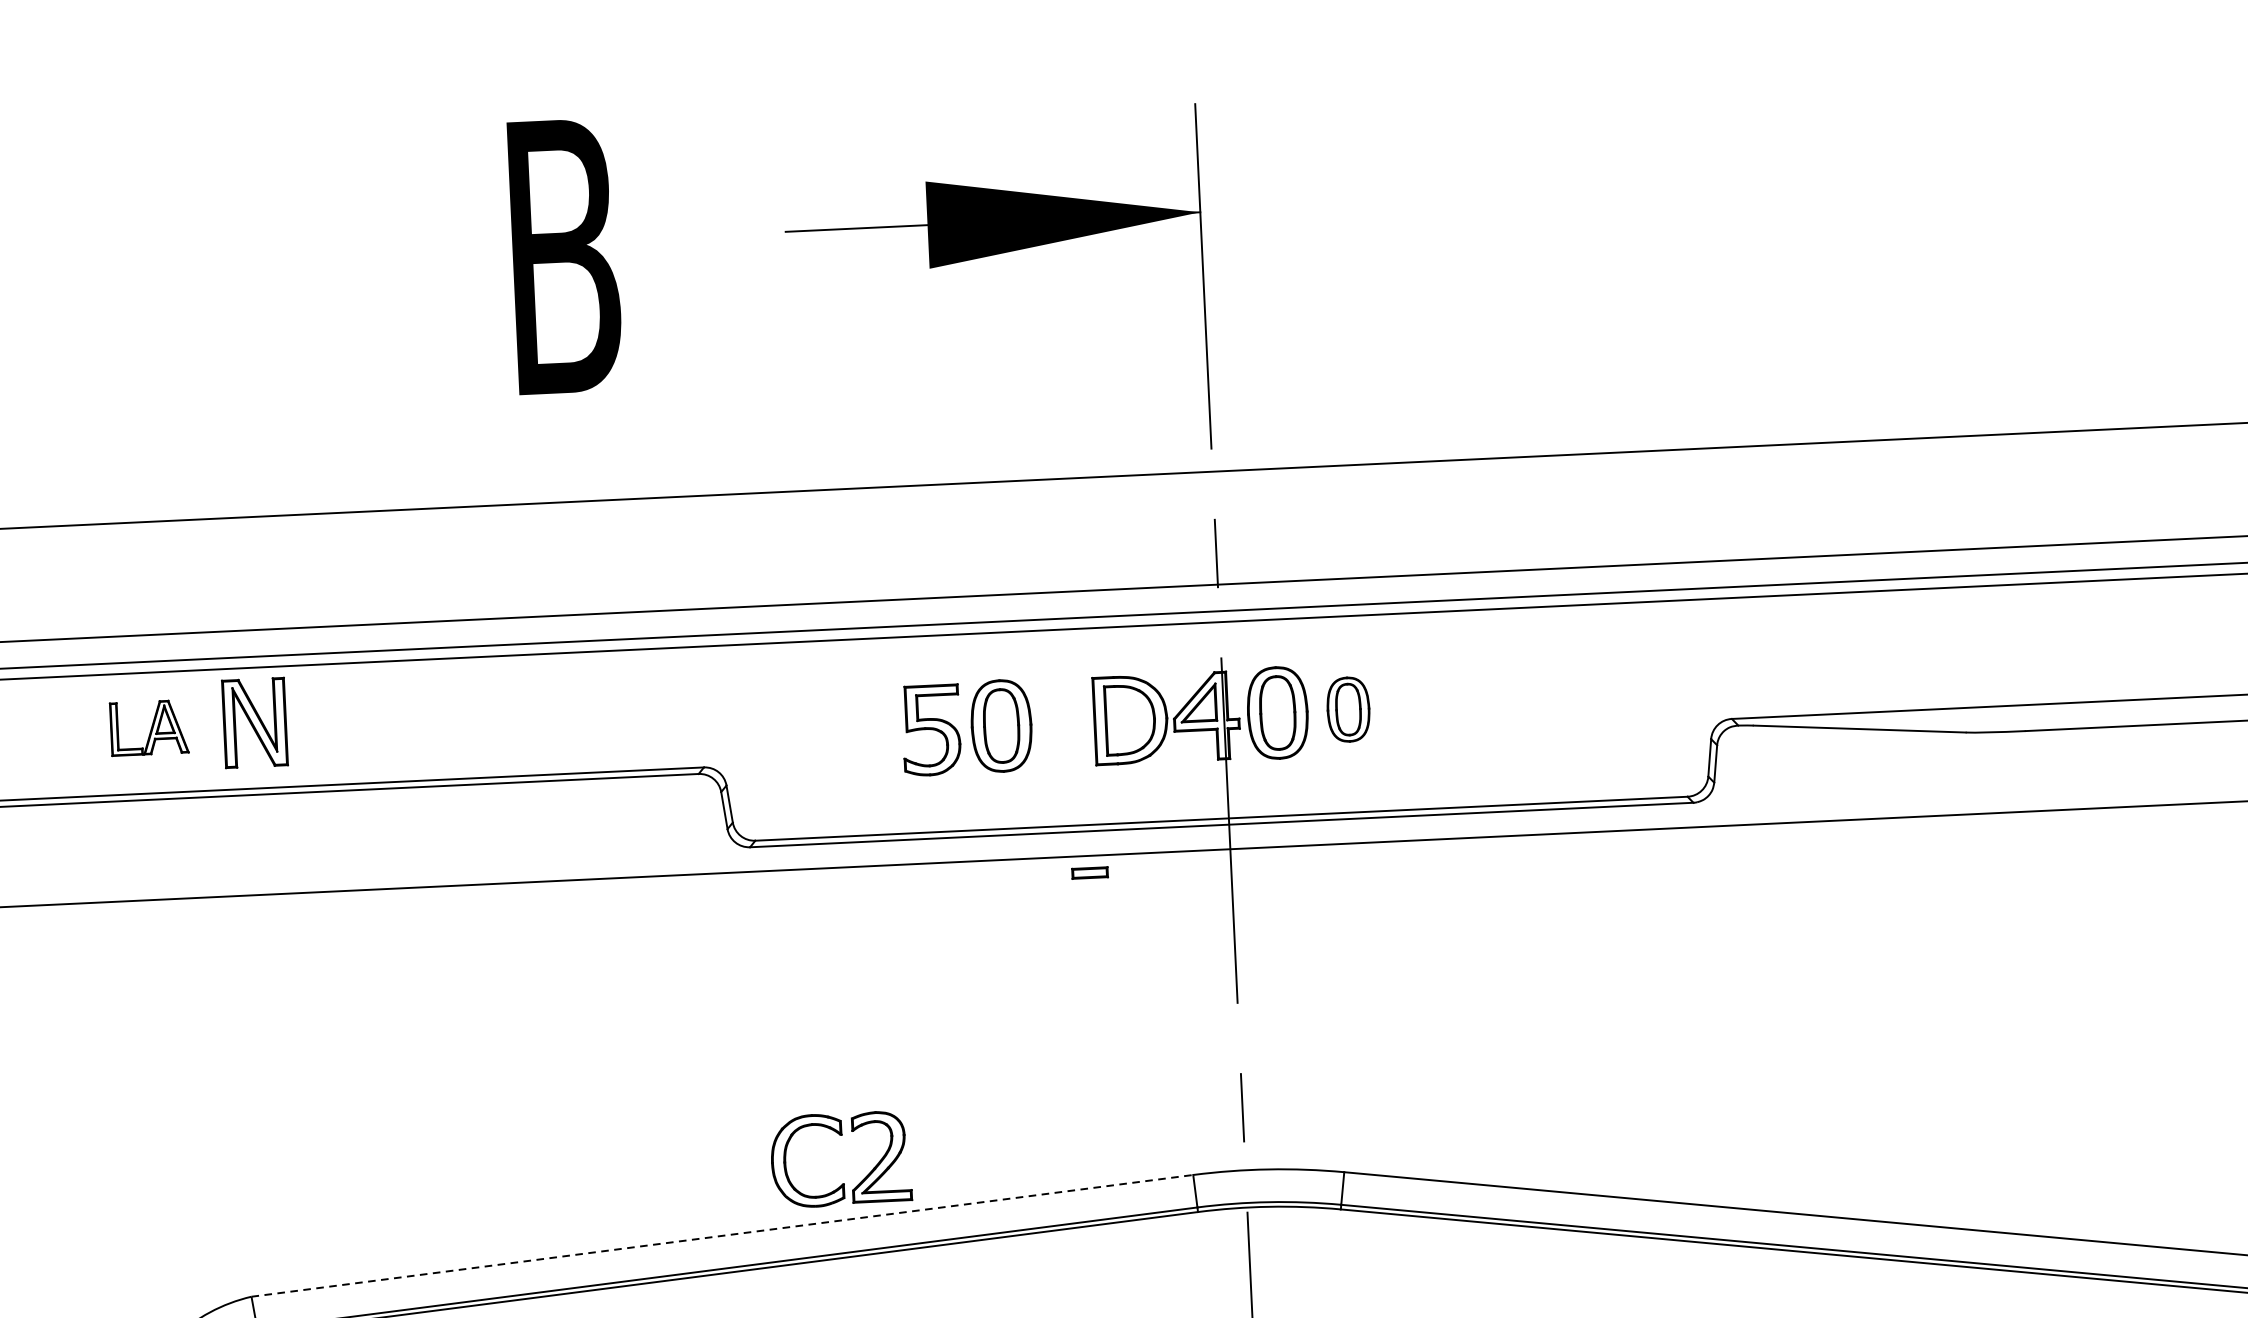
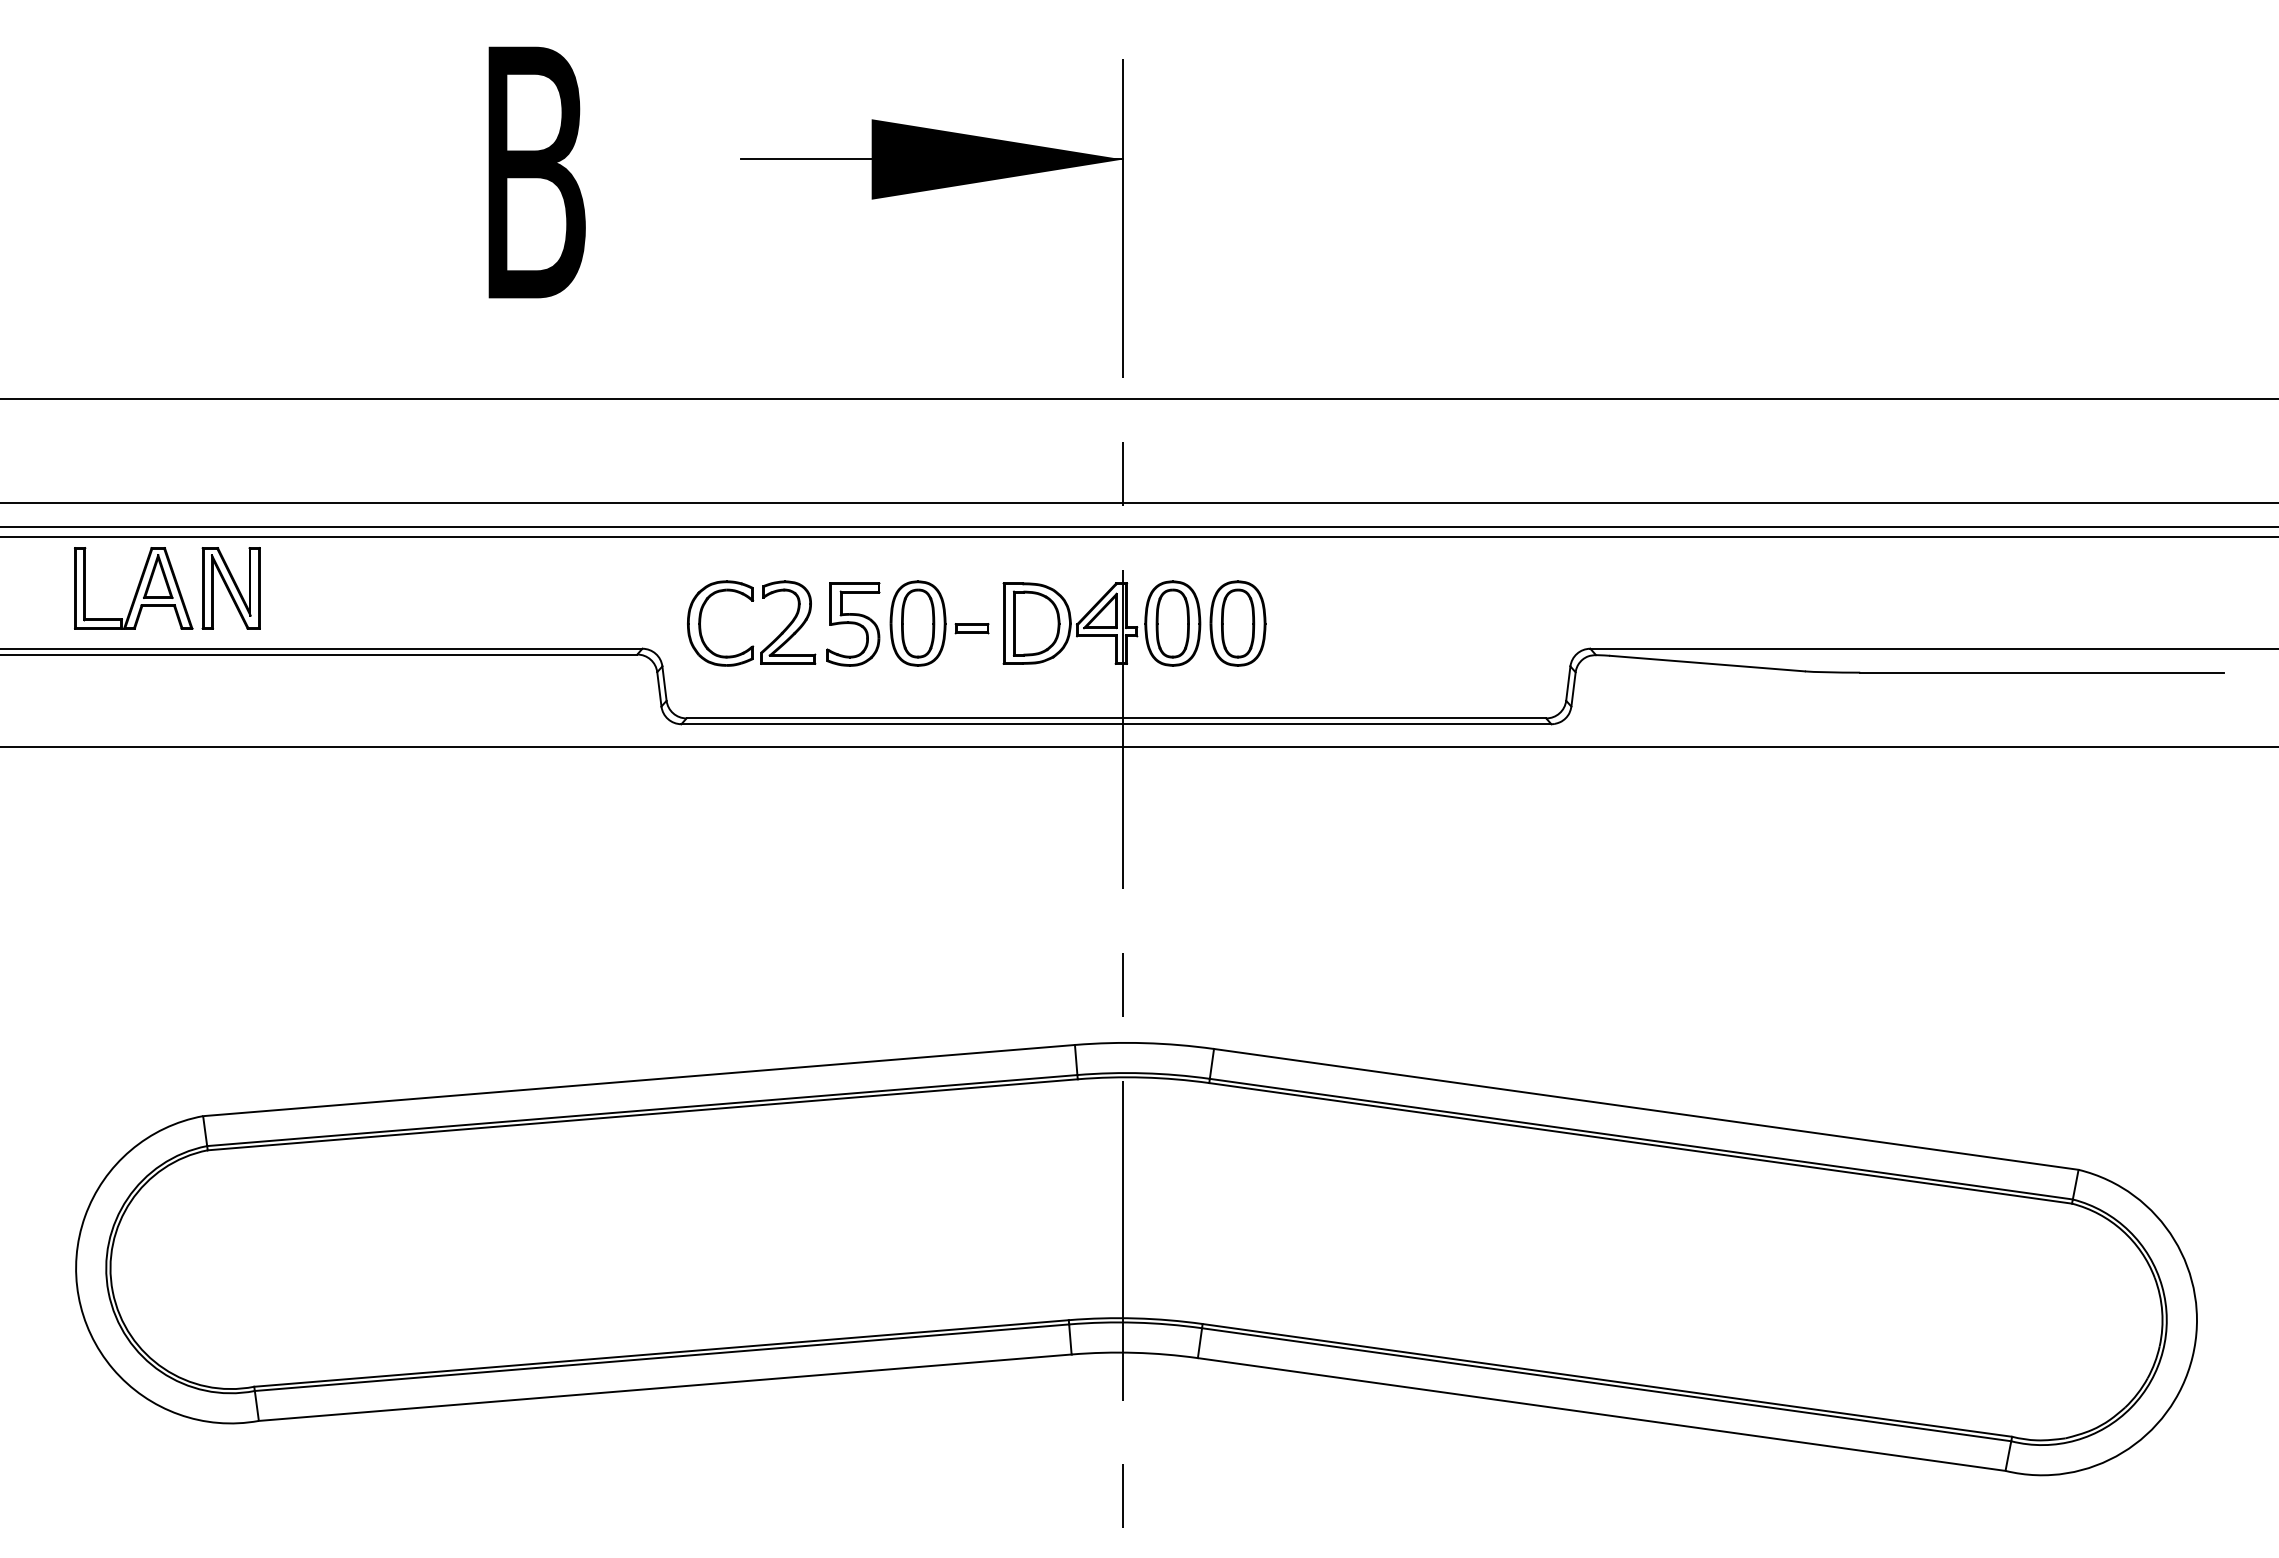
part: (1347, 709) -> (1237, 623), size x1.43
part: (148, 728) -> (133, 588), size x1.67
part: (1089, 872) -> (971, 628), moved
part: (839, 1135) -> (751, 601), moved
line: (722, 1235) -> (639, 1080), dashed -> solid

